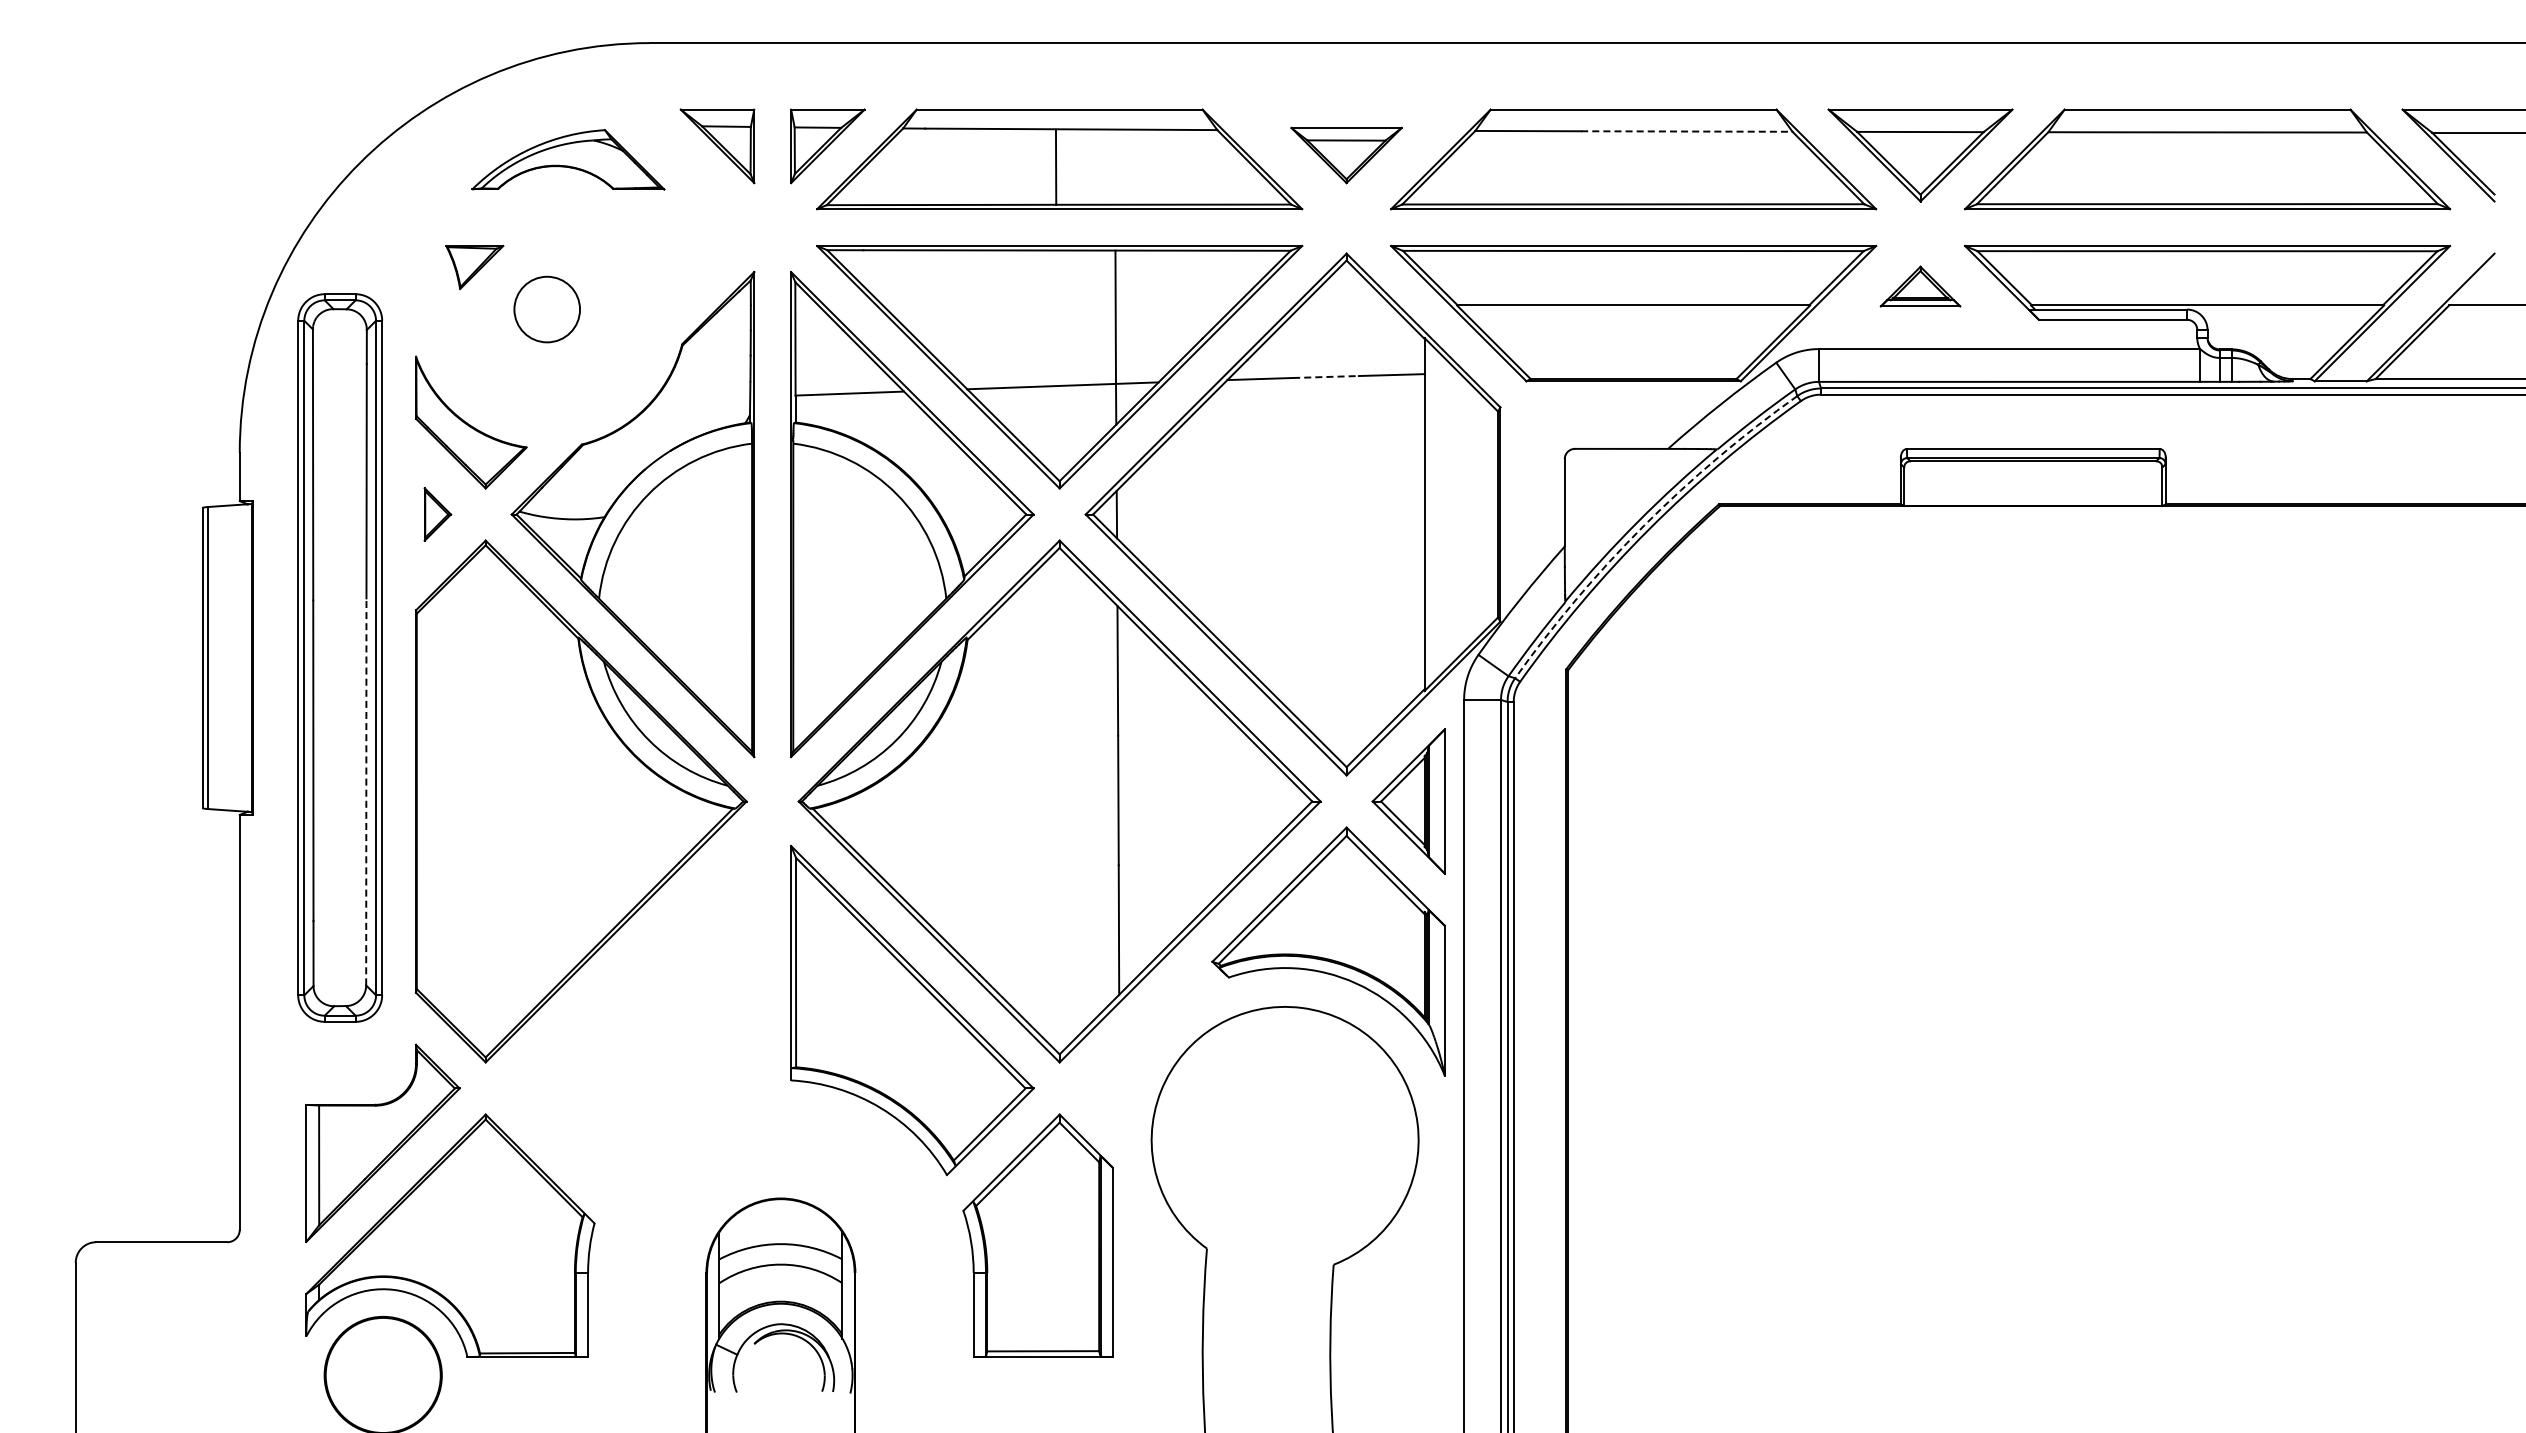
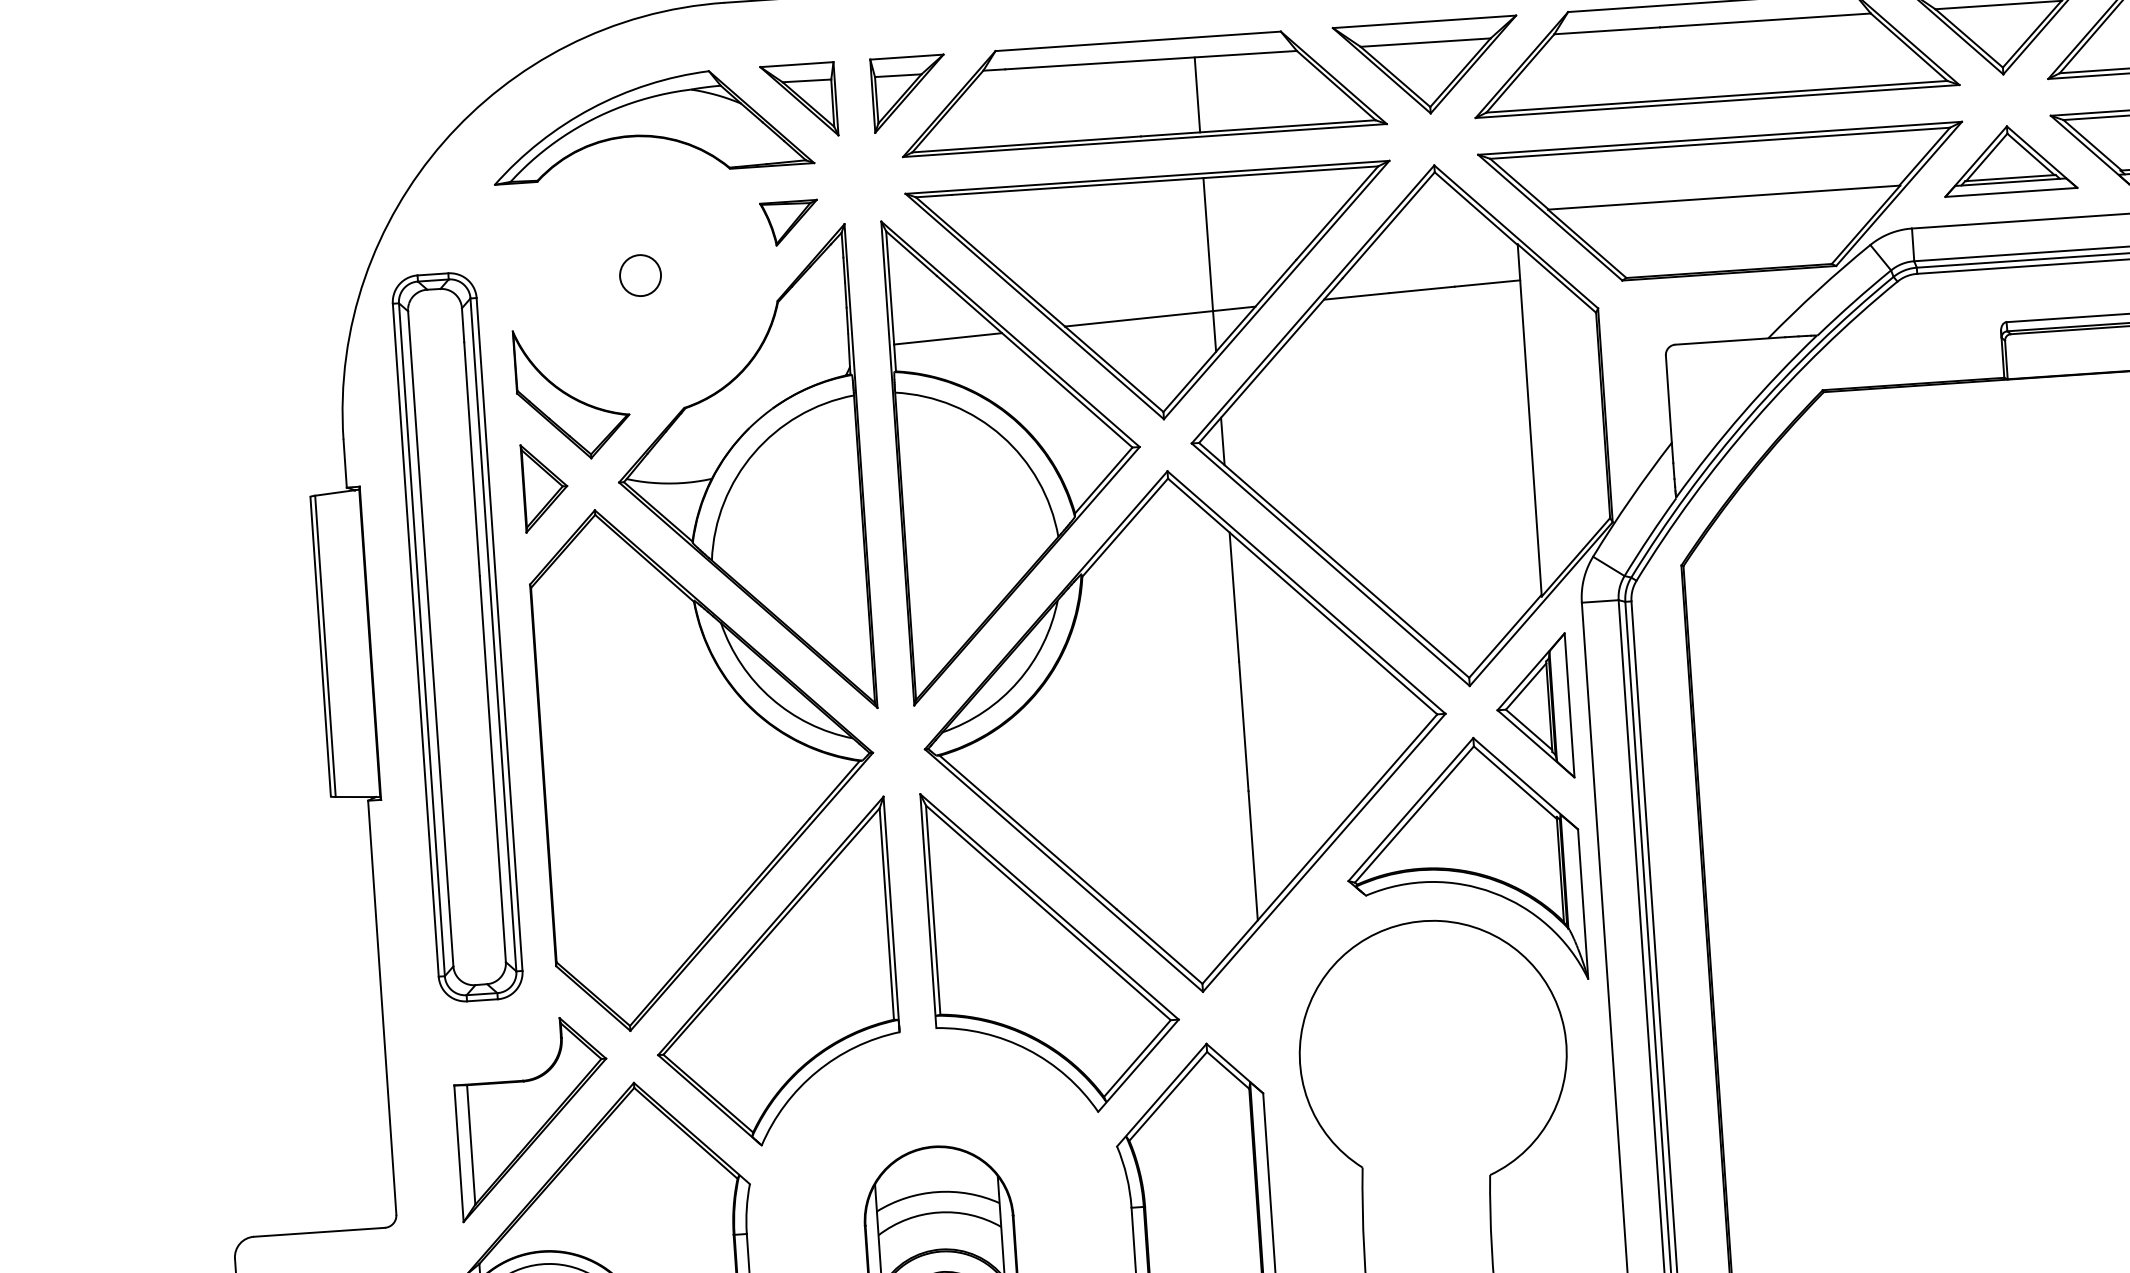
line: (1686, 131) -> (1765, 20), dashed -> solid
part: (1346, 155) -> (1427, 67), size x1.67
part: (568, 159) -> (651, 124), size x1.67
line: (1055, 166) -> (1196, 94), moved
part: (474, 267) -> (789, 223), moved
part: (1920, 286) -> (2009, 159), size x1.67
circle: (546, 309) -> (639, 275), size x0.62
line: (1325, 377) -> (1421, 290), dashed -> solid
part: (437, 514) -> (545, 487), size x1.67
arc: (1644, 525) -> (1749, 416), dashed -> solid
line: (366, 791) -> (493, 768), dashed -> solid
part: (632, 1015) -> (773, 974), added

